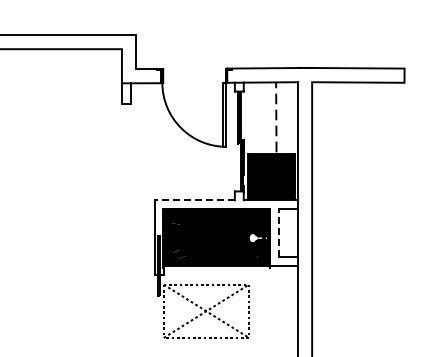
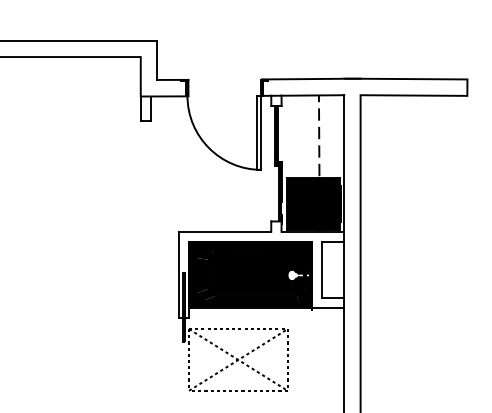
line: (194, 200) -> (224, 231), dashed -> solid
line: (279, 232) -> (322, 268), dashed -> solid

